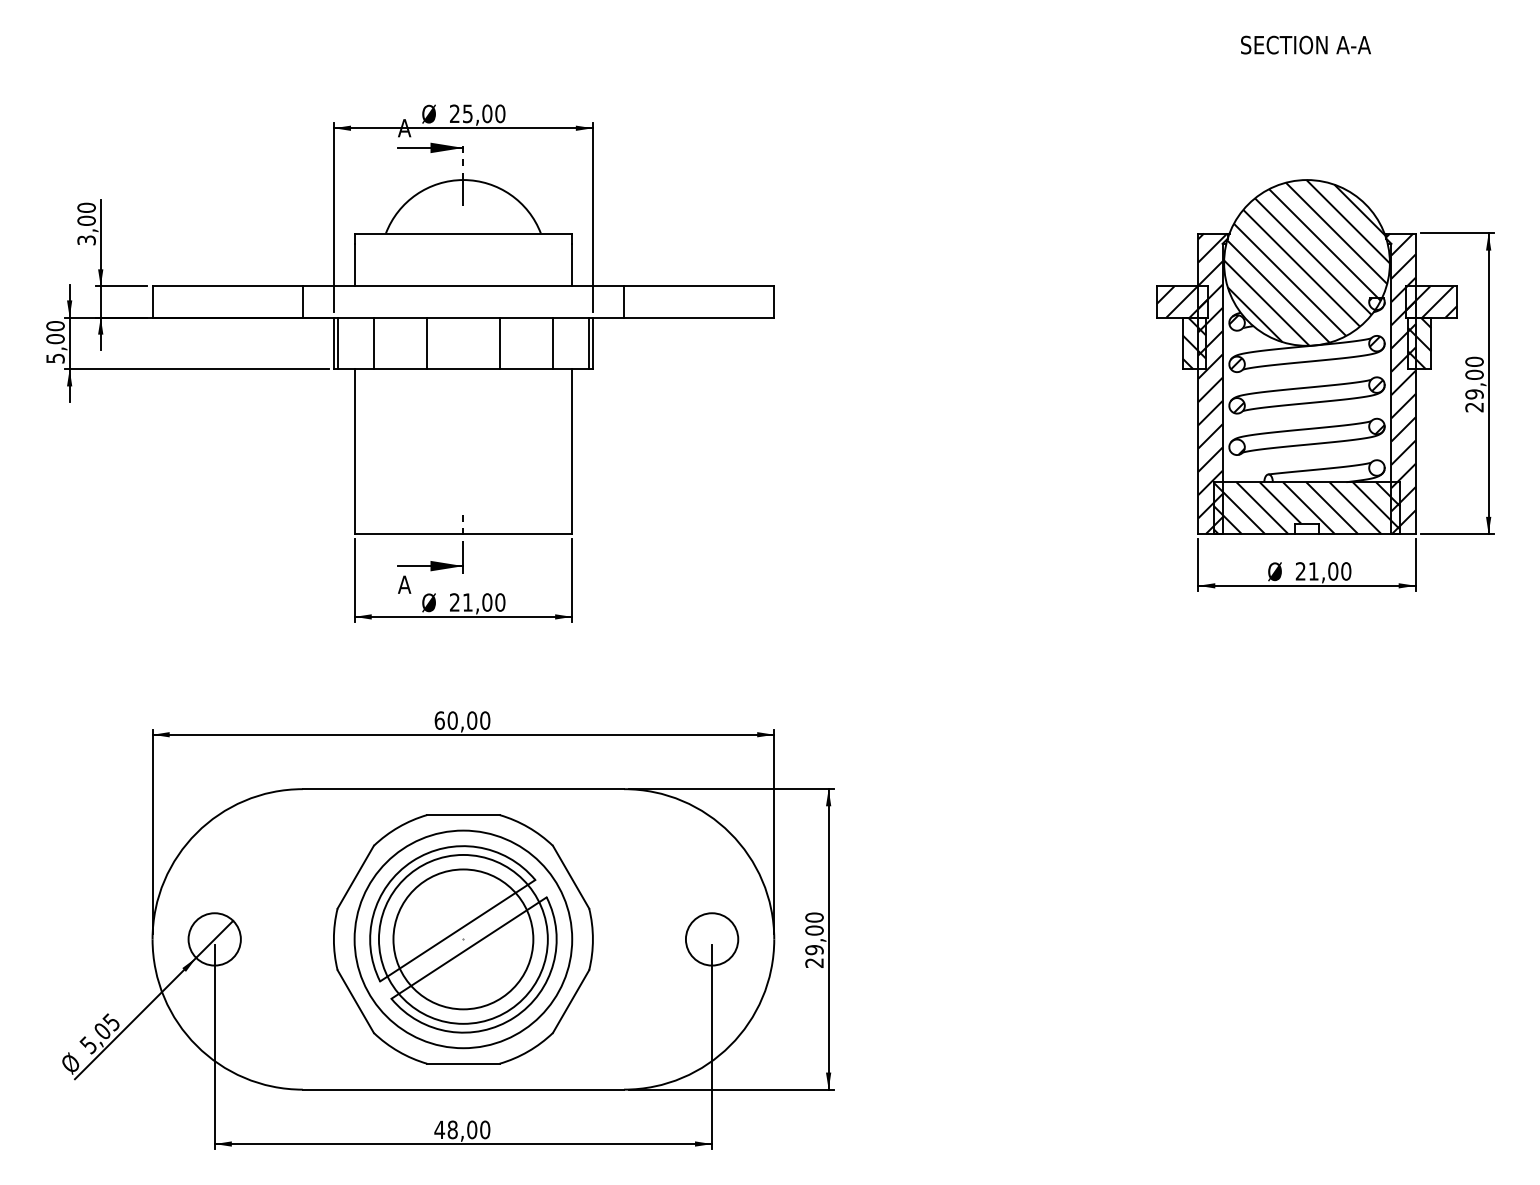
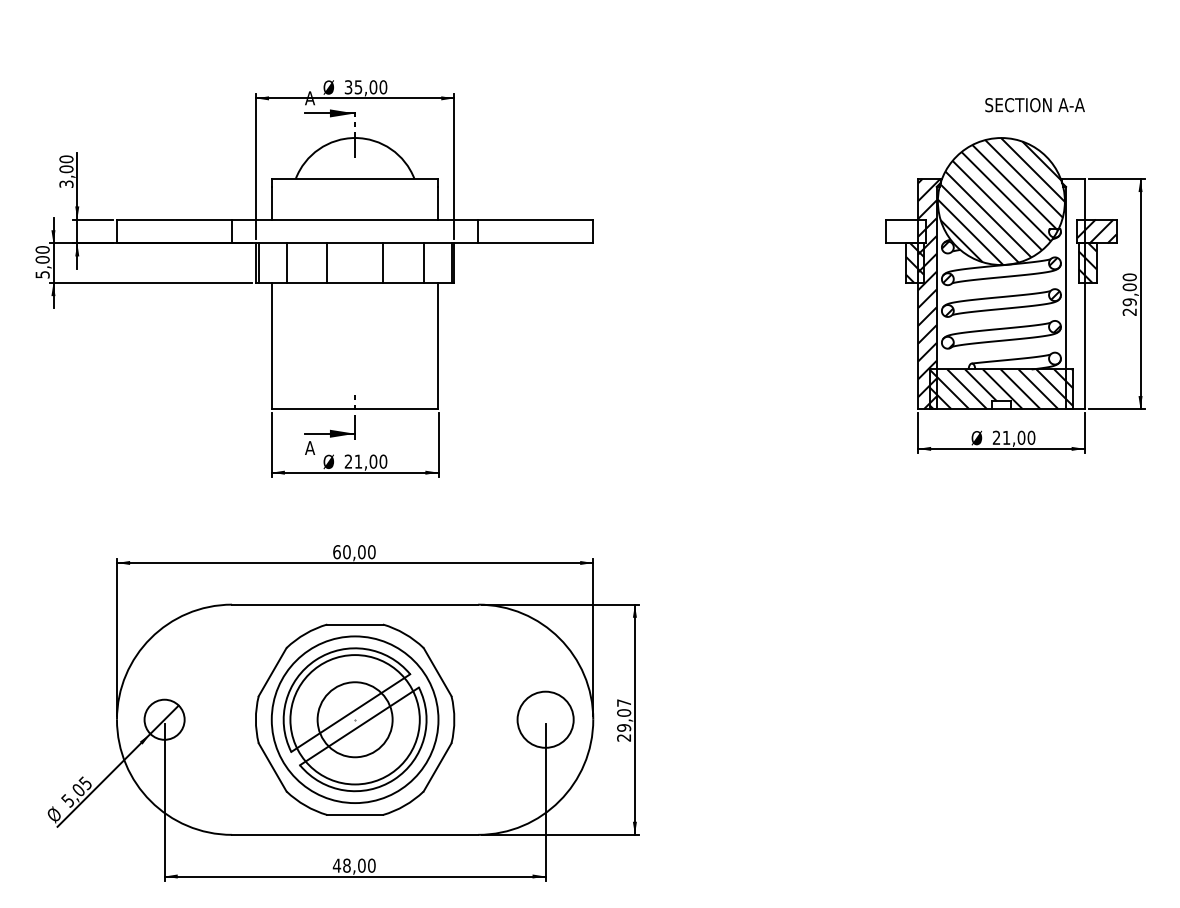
text: (1305, 44) -> (1034, 104), moved
text: (454, 114) -> (348, 87), 25,00 -> 35,00
hatch: (1182, 301) -> (906, 231), removed
hatch: (1400, 383) -> (1073, 293), removed
text: (814, 917) -> (624, 702), 29,00 -> 29,07
circle: (463, 939) -> (355, 719), size x0.7
circle: (711, 939) -> (545, 719), size x1.4

